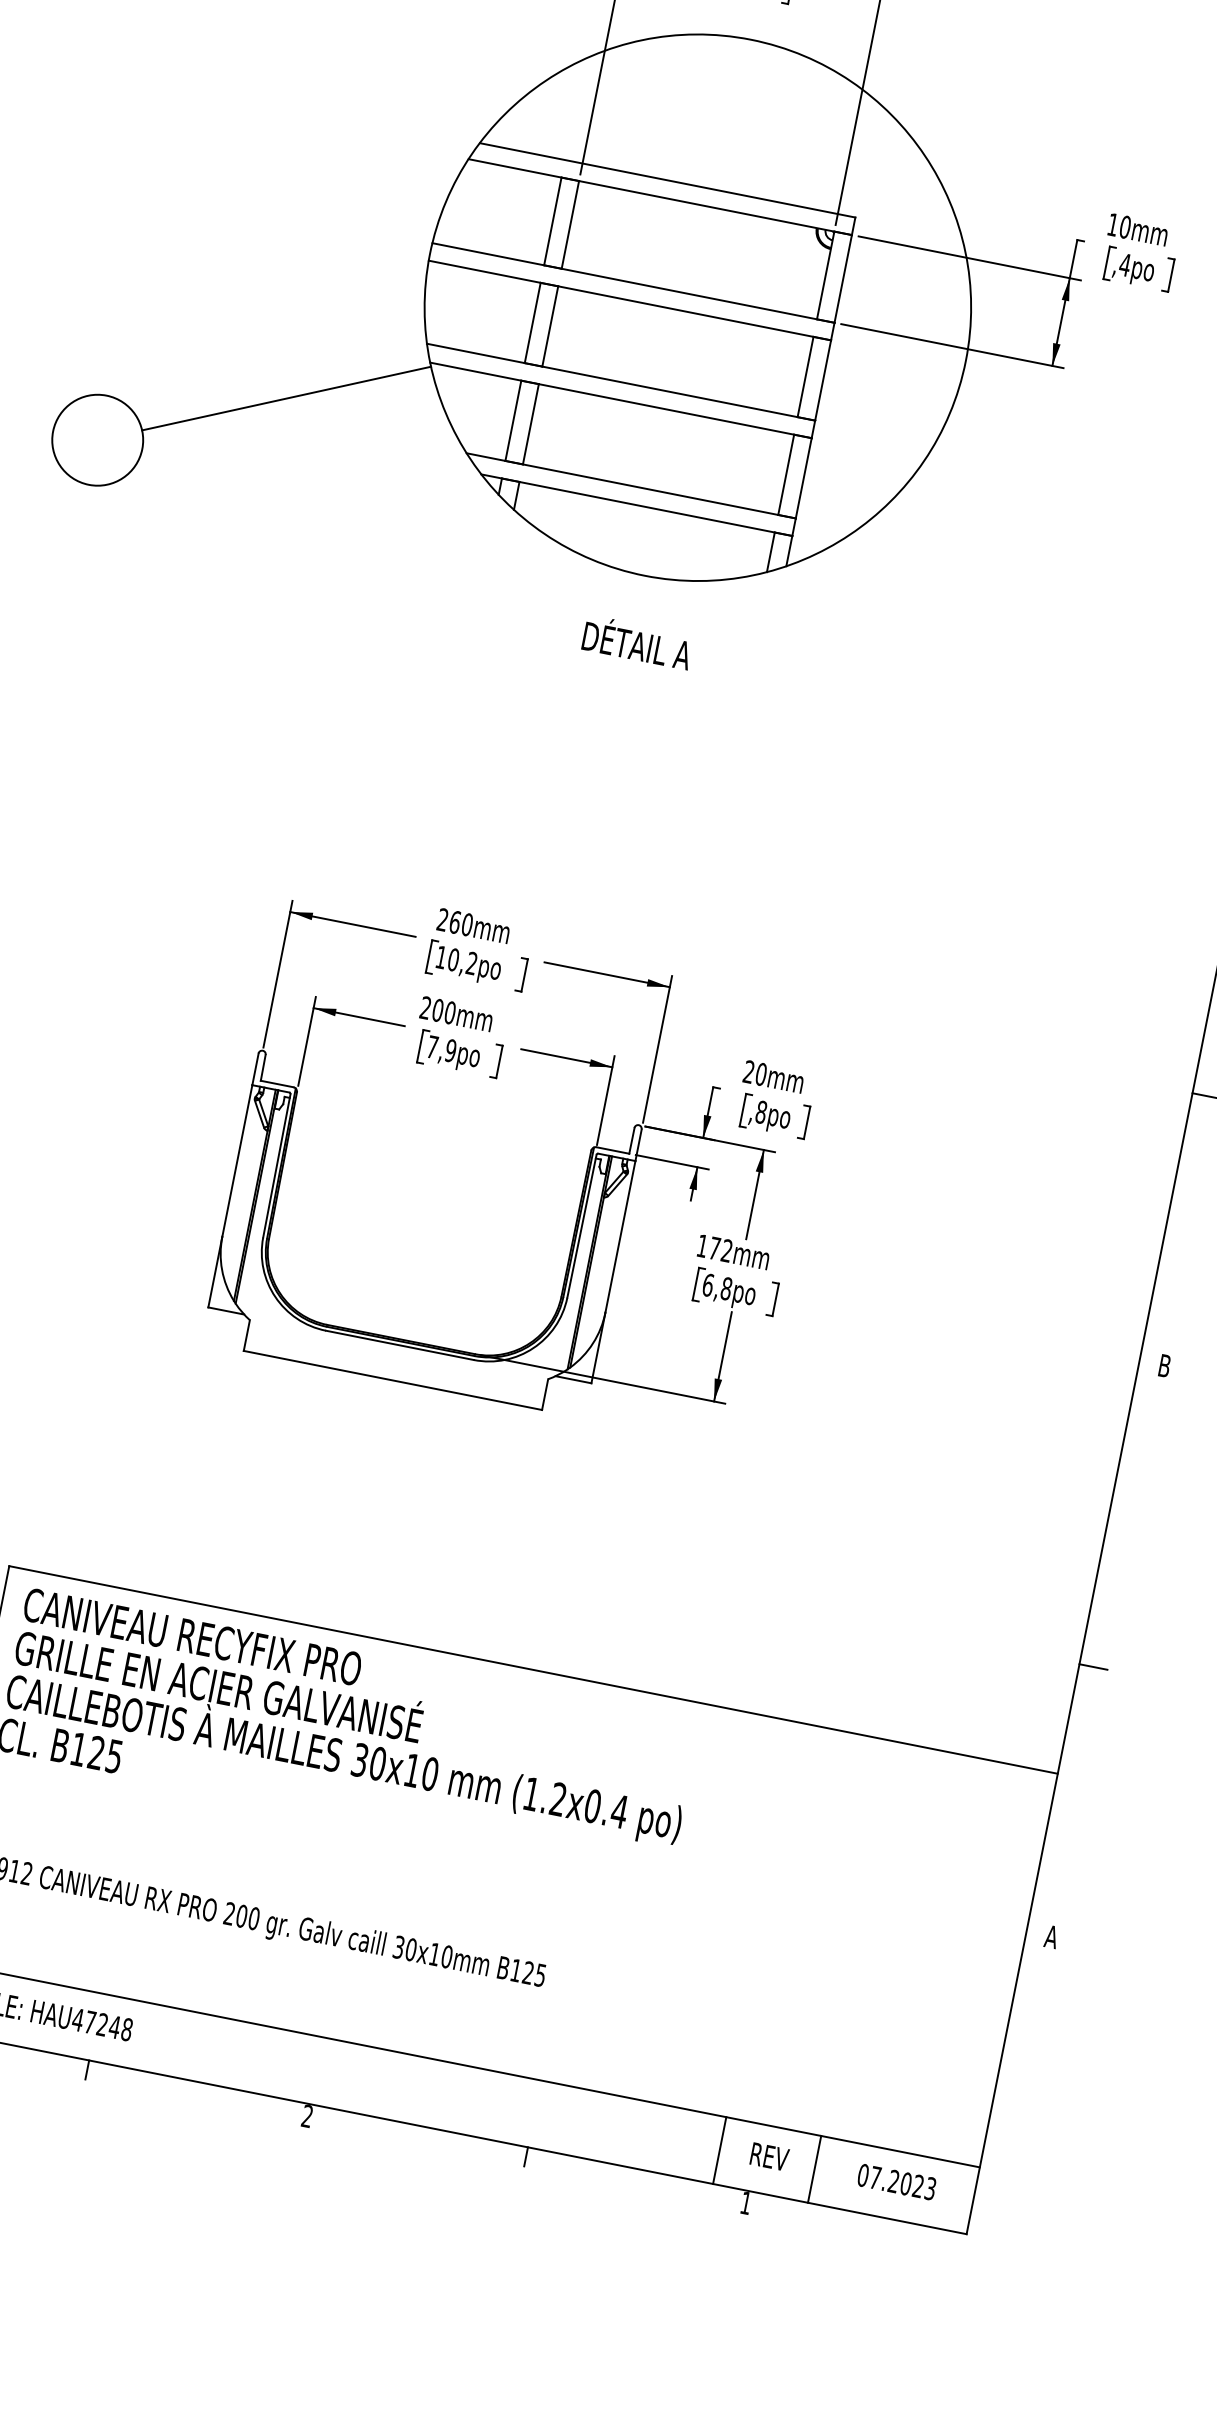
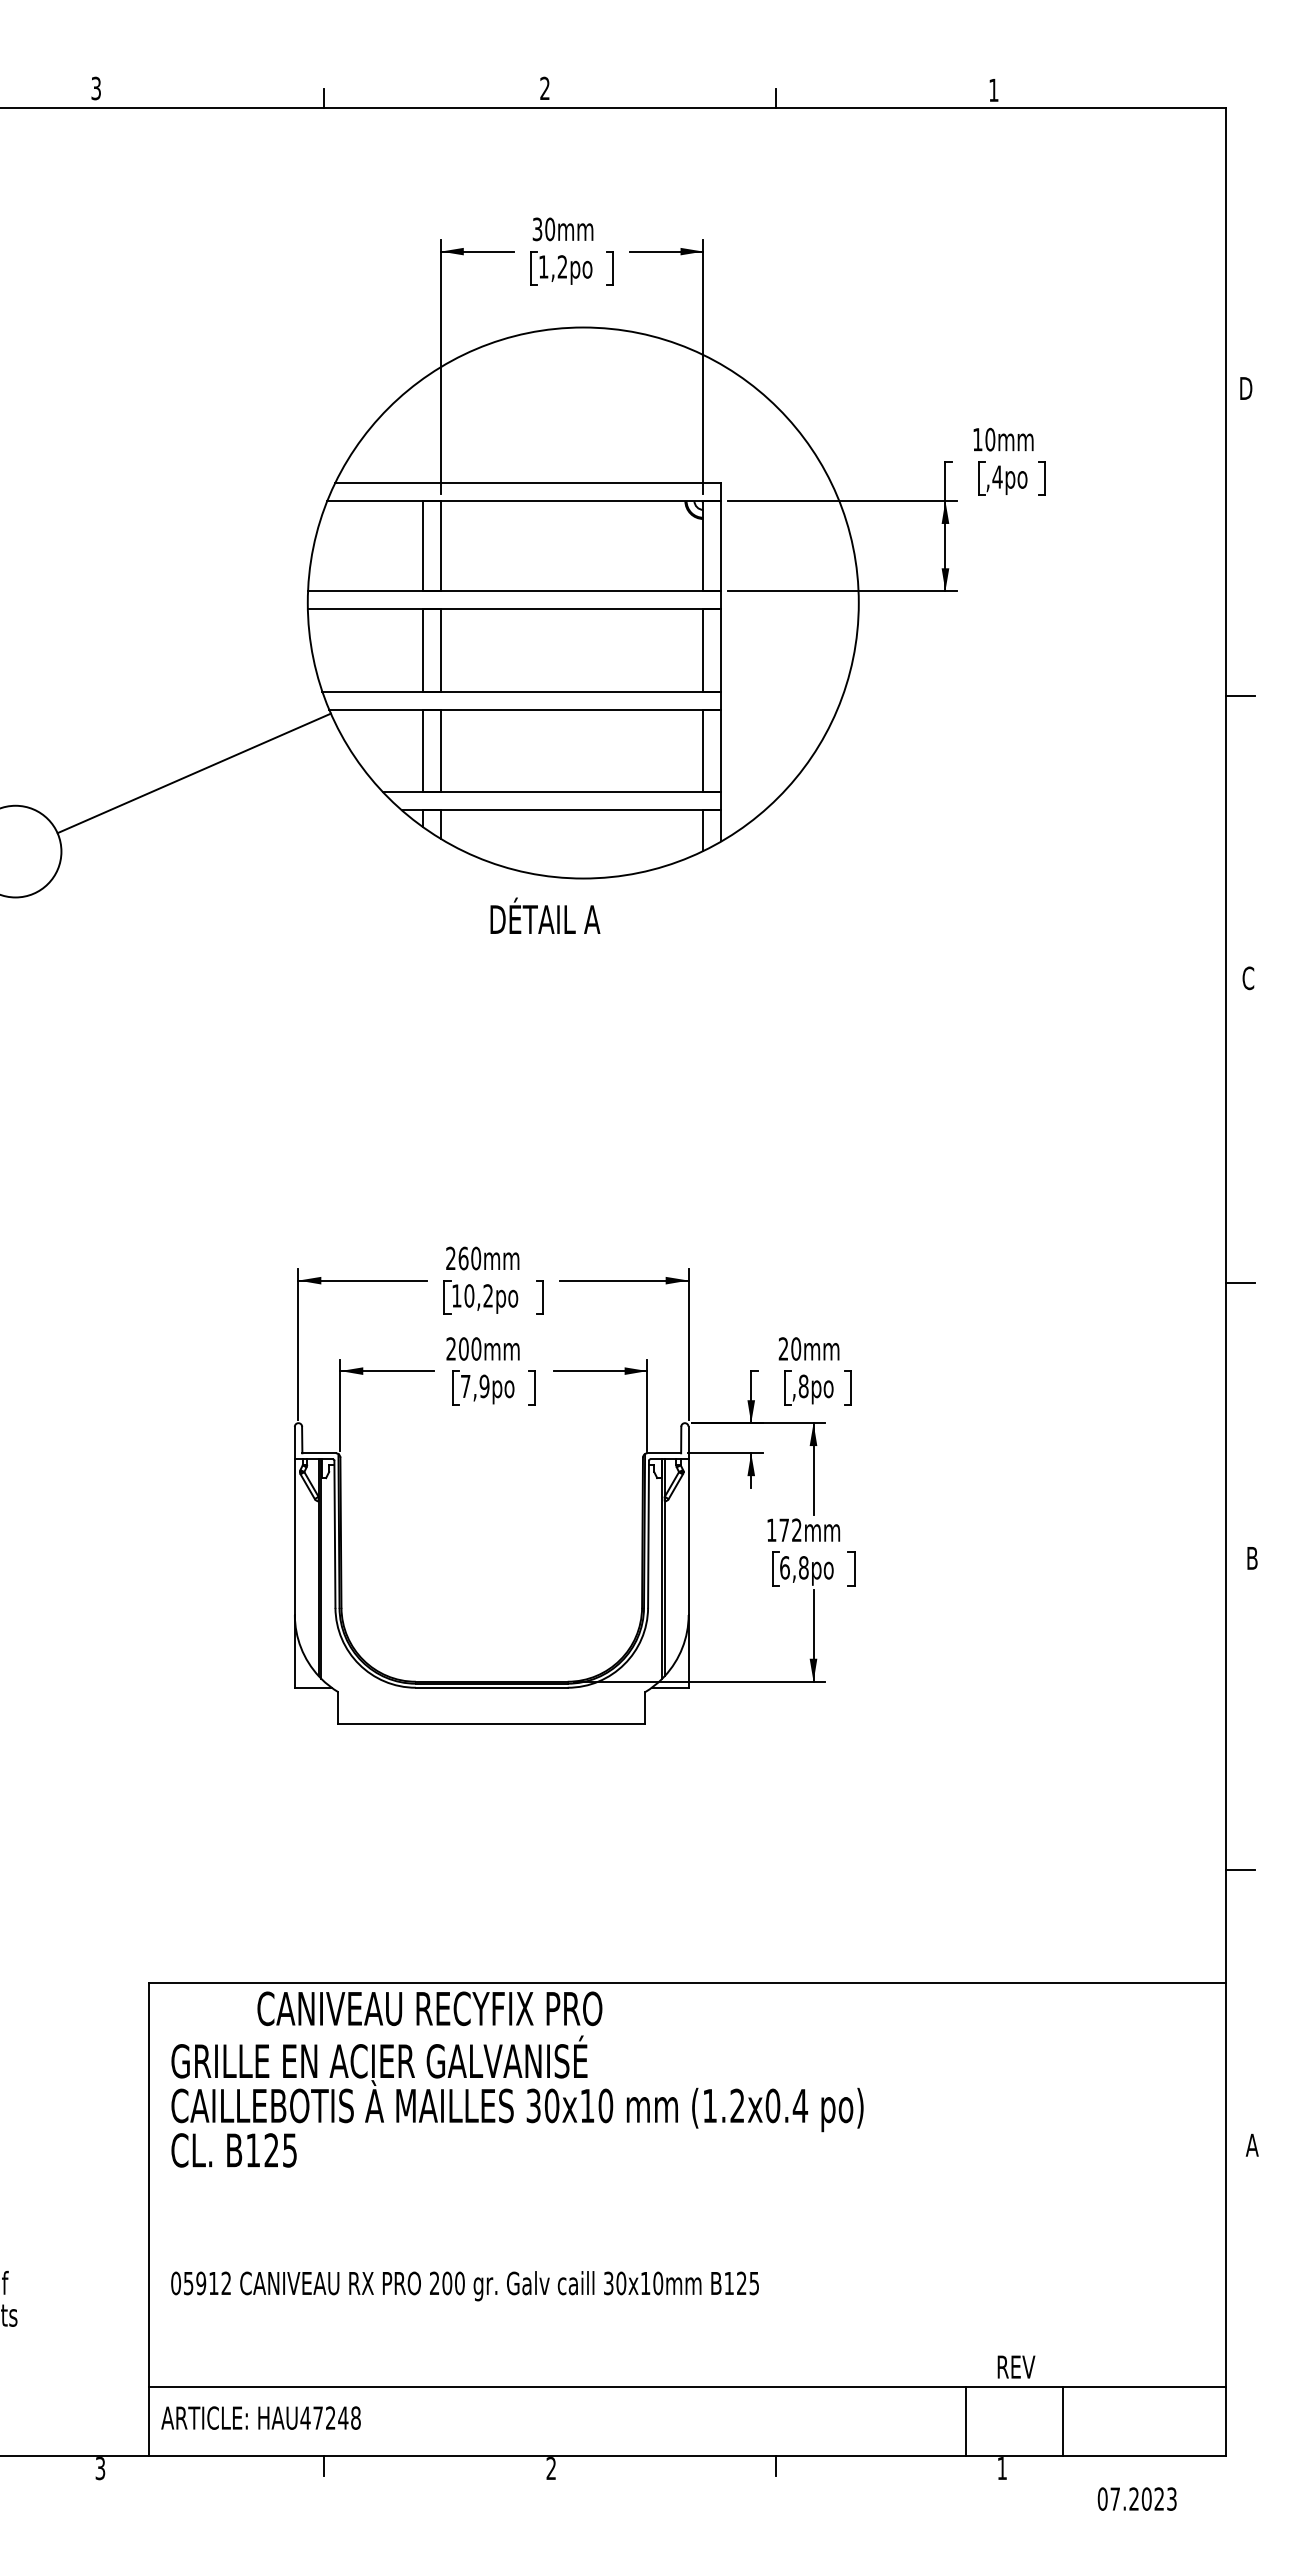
text: (637, 642) -> (545, 915), moved
text: (192, 1636) -> (429, 2008), moved
text: (769, 2156) -> (1016, 2366), moved
text: (896, 2181) -> (1136, 2498), moved

